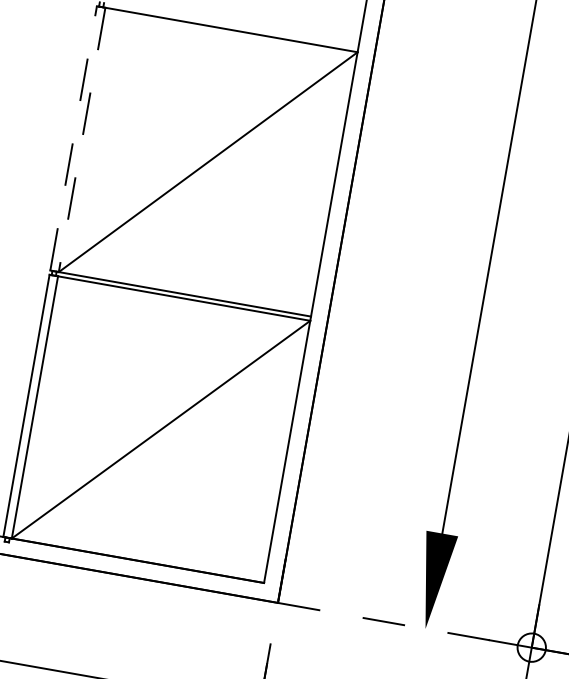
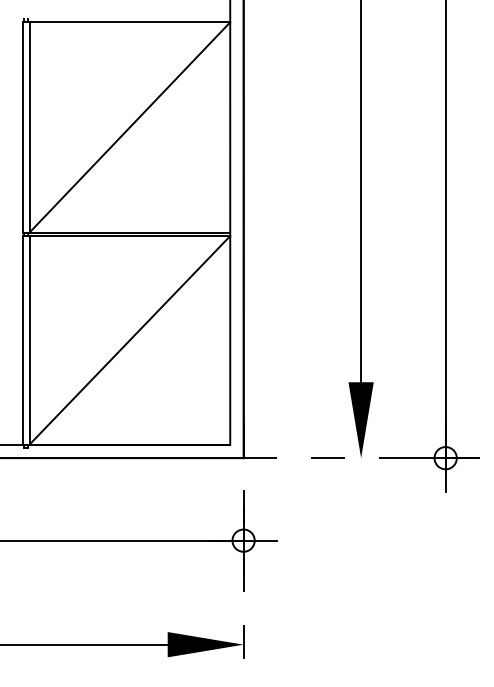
line: (73, 137) -> (22, 126), dashed -> solid
line: (82, 139) -> (29, 127), dashed -> solid

